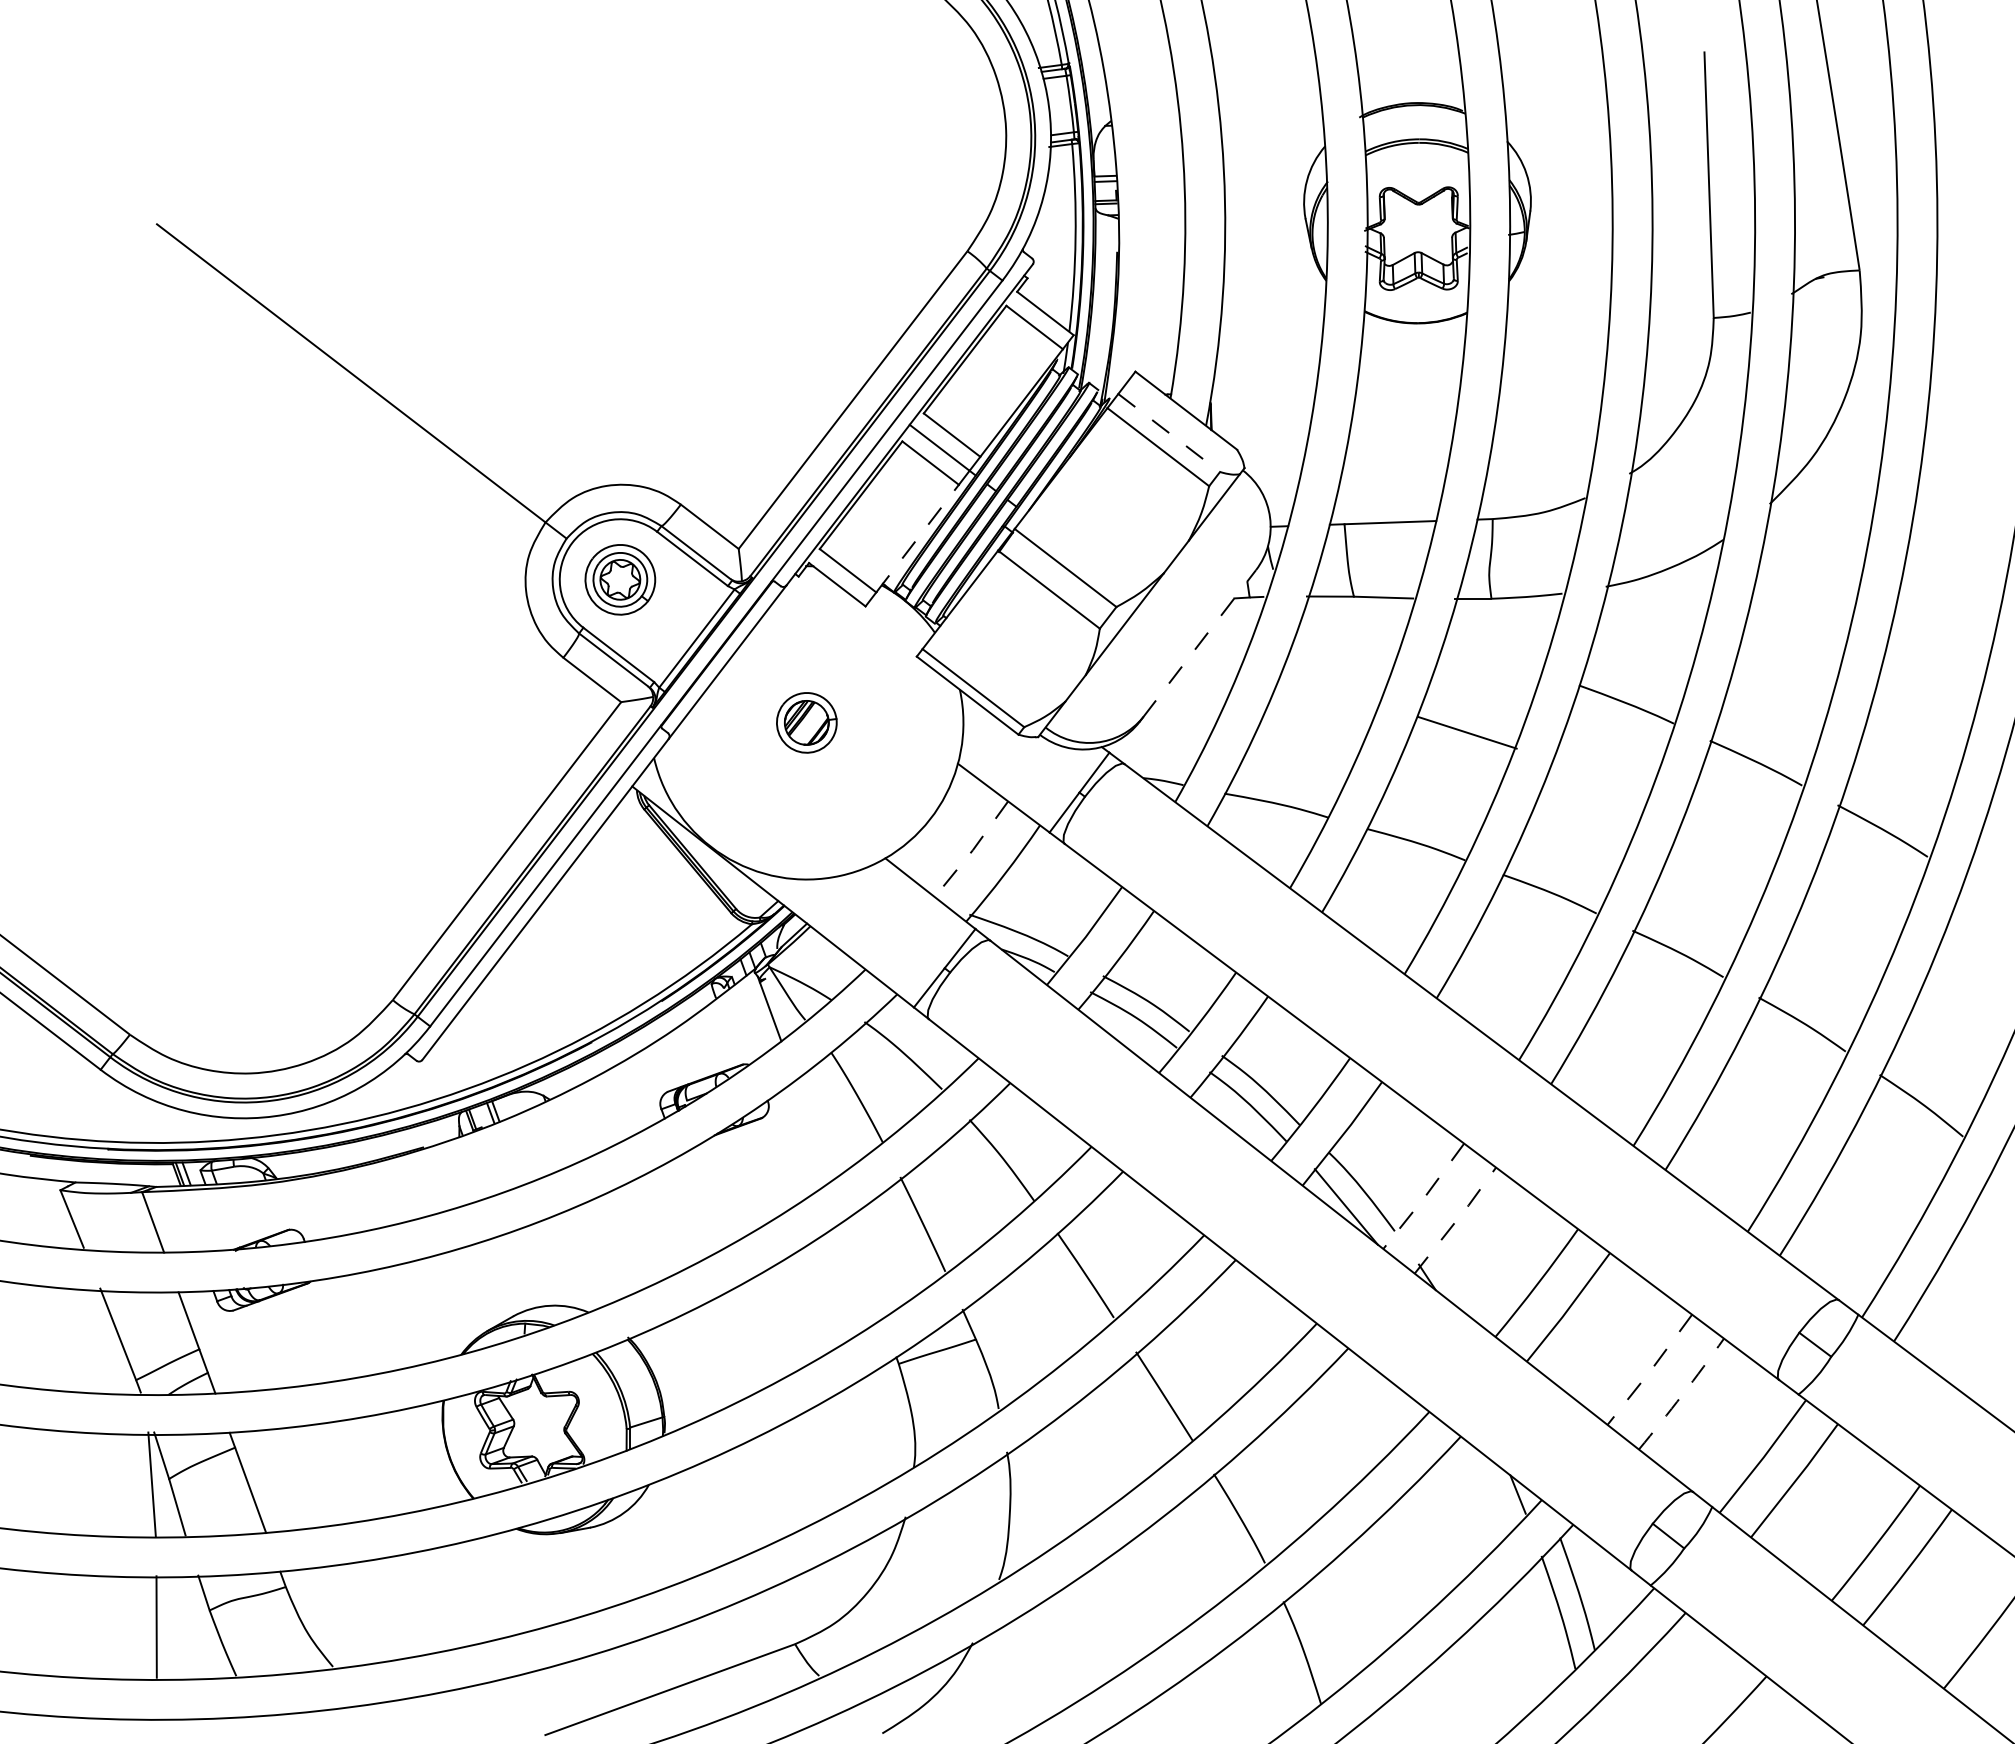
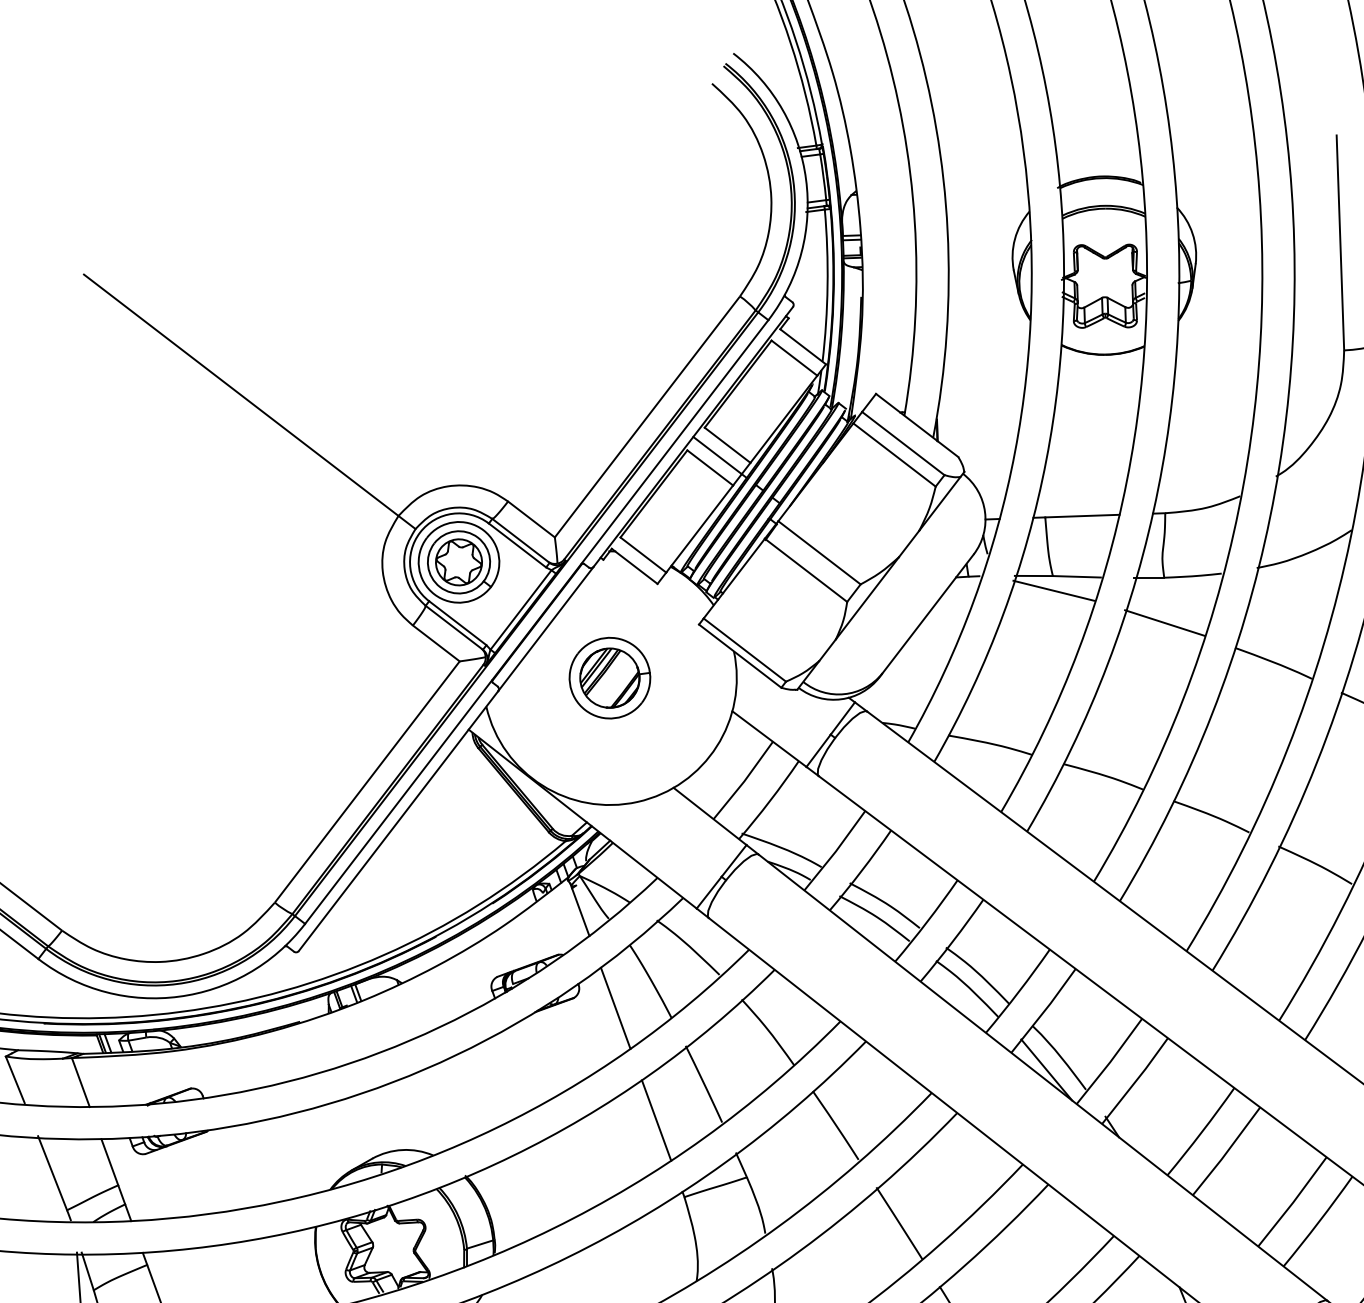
line: (1169, 433) -> (903, 443), dashed -> solid
line: (917, 538) -> (699, 528), dashed -> solid
part: (620, 579) -> (459, 562), size x1.43
line: (1354, 614) -> (1053, 590), added
line: (1199, 643) -> (927, 613), dashed -> solid
part: (806, 722) -> (609, 677), size x1.67
line: (1467, 732) -> (1165, 622), moved
line: (972, 850) -> (744, 781), dashed -> solid
line: (813, 1130) -> (615, 1008), added
line: (1424, 1197) -> (1110, 1062), dashed -> solid
line: (1456, 1220) -> (1135, 1081), dashed -> solid
line: (864, 1268) -> (656, 1119), added
line: (1650, 1370) -> (1292, 1202), dashed -> solid
arc: (1682, 1394) -> (1318, 1221), dashed -> solid

